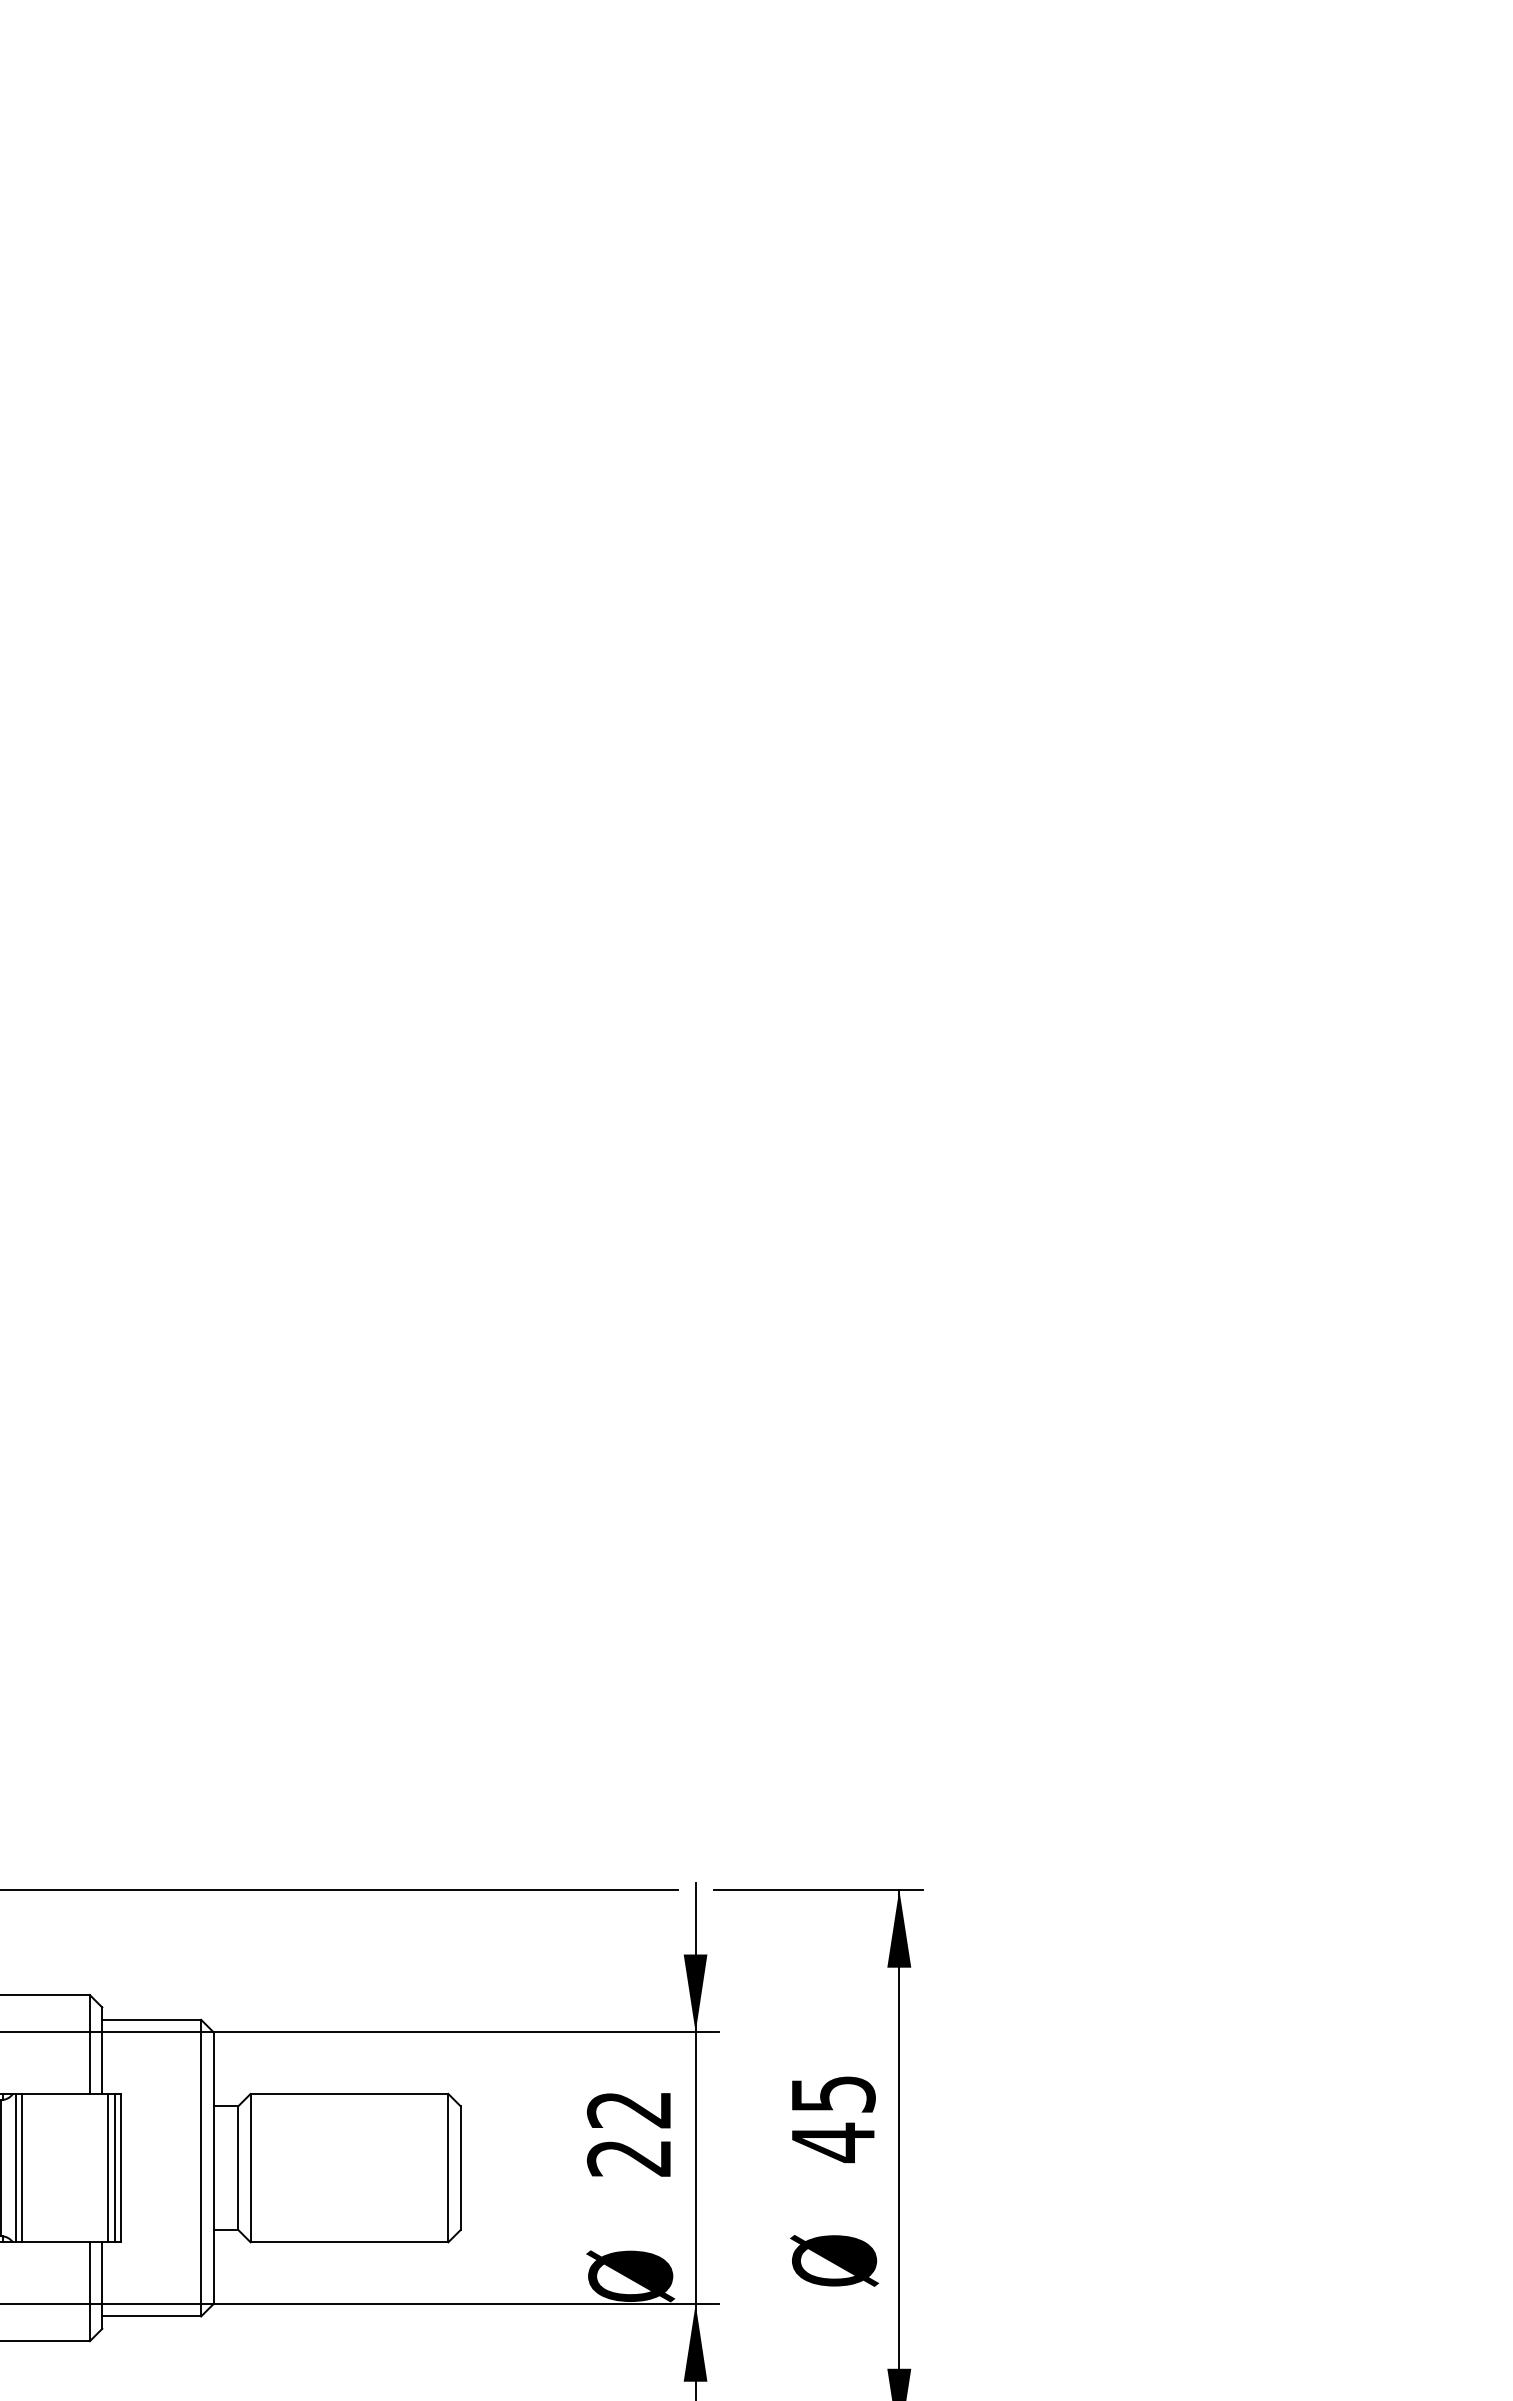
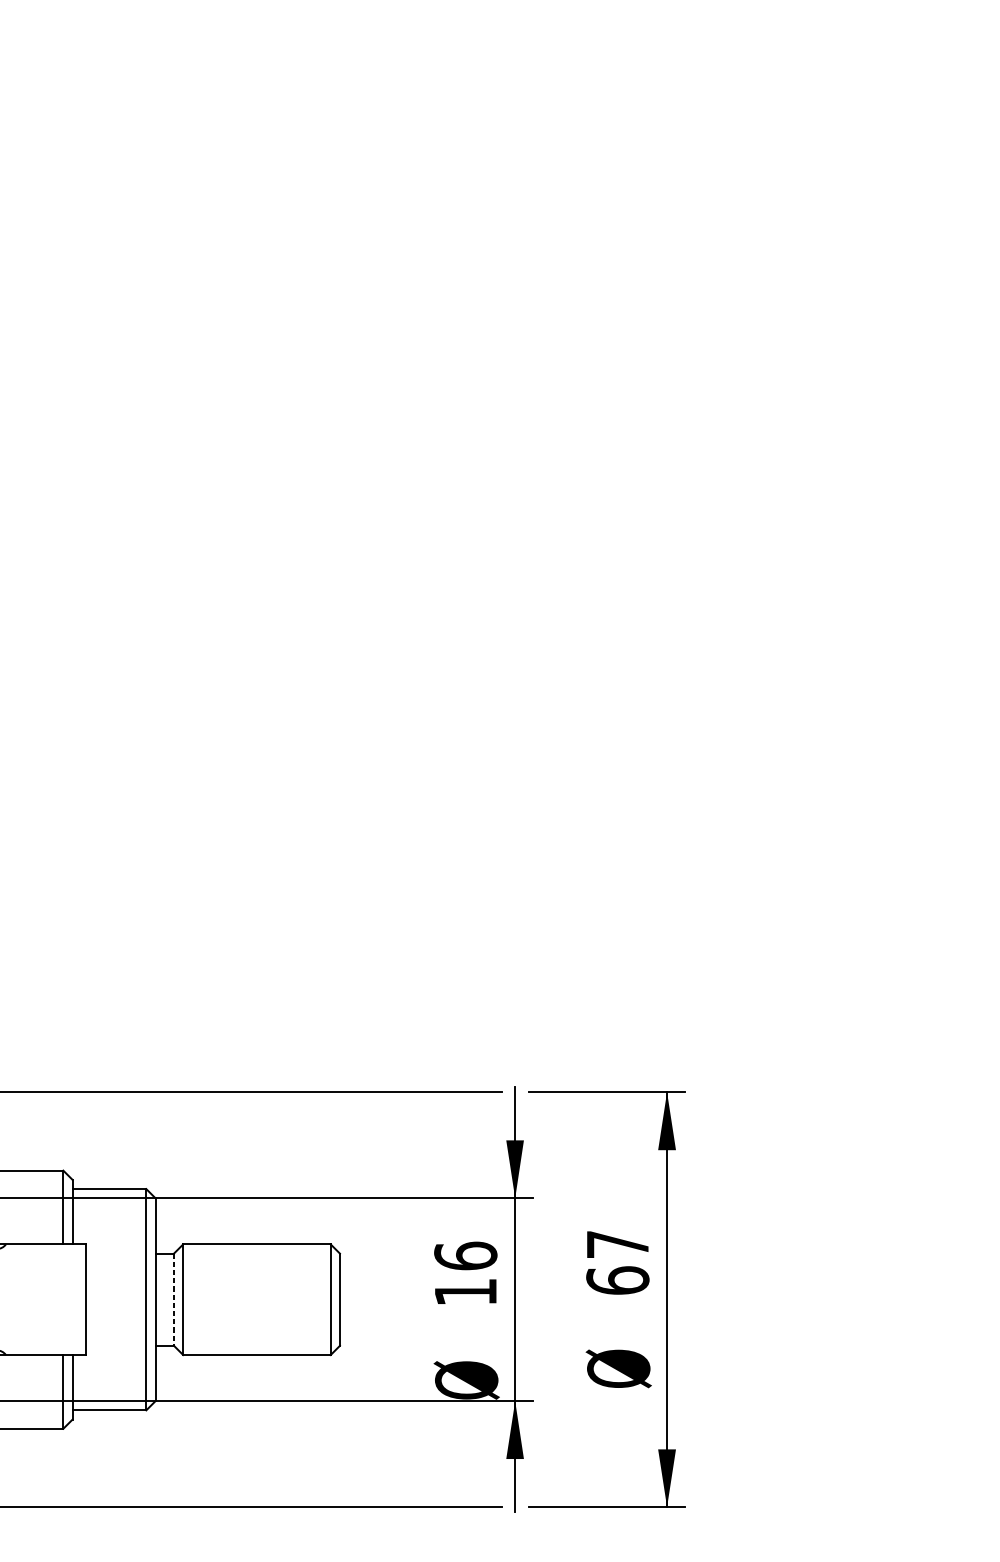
text: (832, 2119) -> (617, 1263), 45 -> 67
text: (629, 2133) -> (465, 1273), 22 -> 16
line: (15, 2167) -> (7, 1299), removed
line: (21, 2167) -> (12, 1299), removed
line: (108, 2167) -> (77, 1299), removed
line: (114, 2167) -> (81, 1299), removed
line: (238, 2168) -> (174, 1299), solid -> dashed

